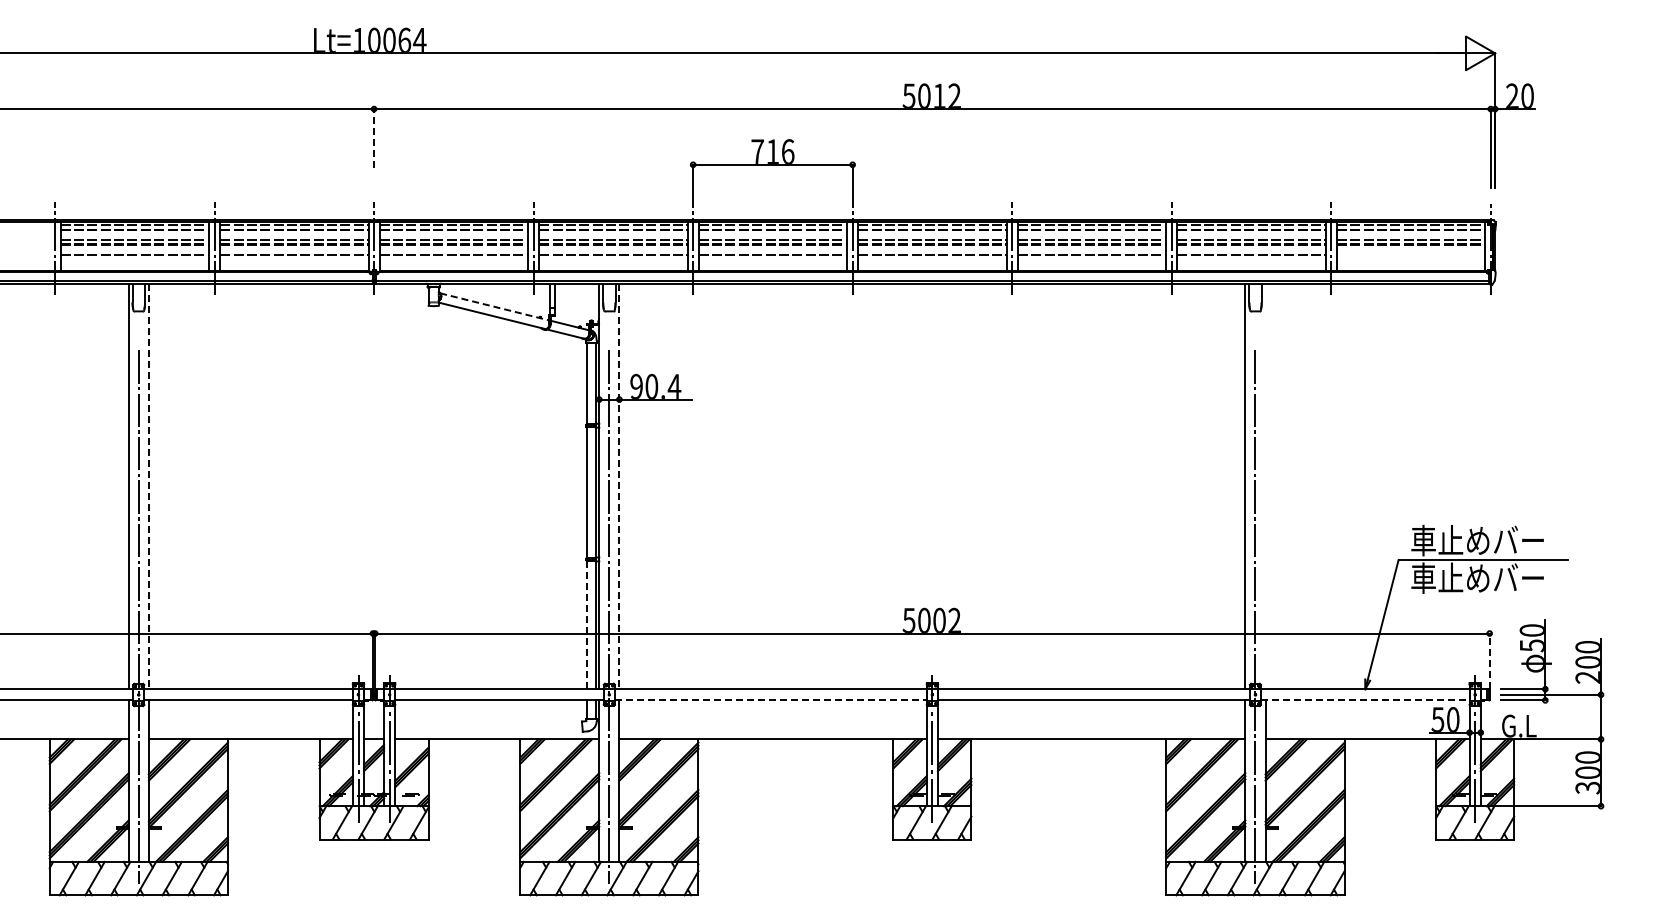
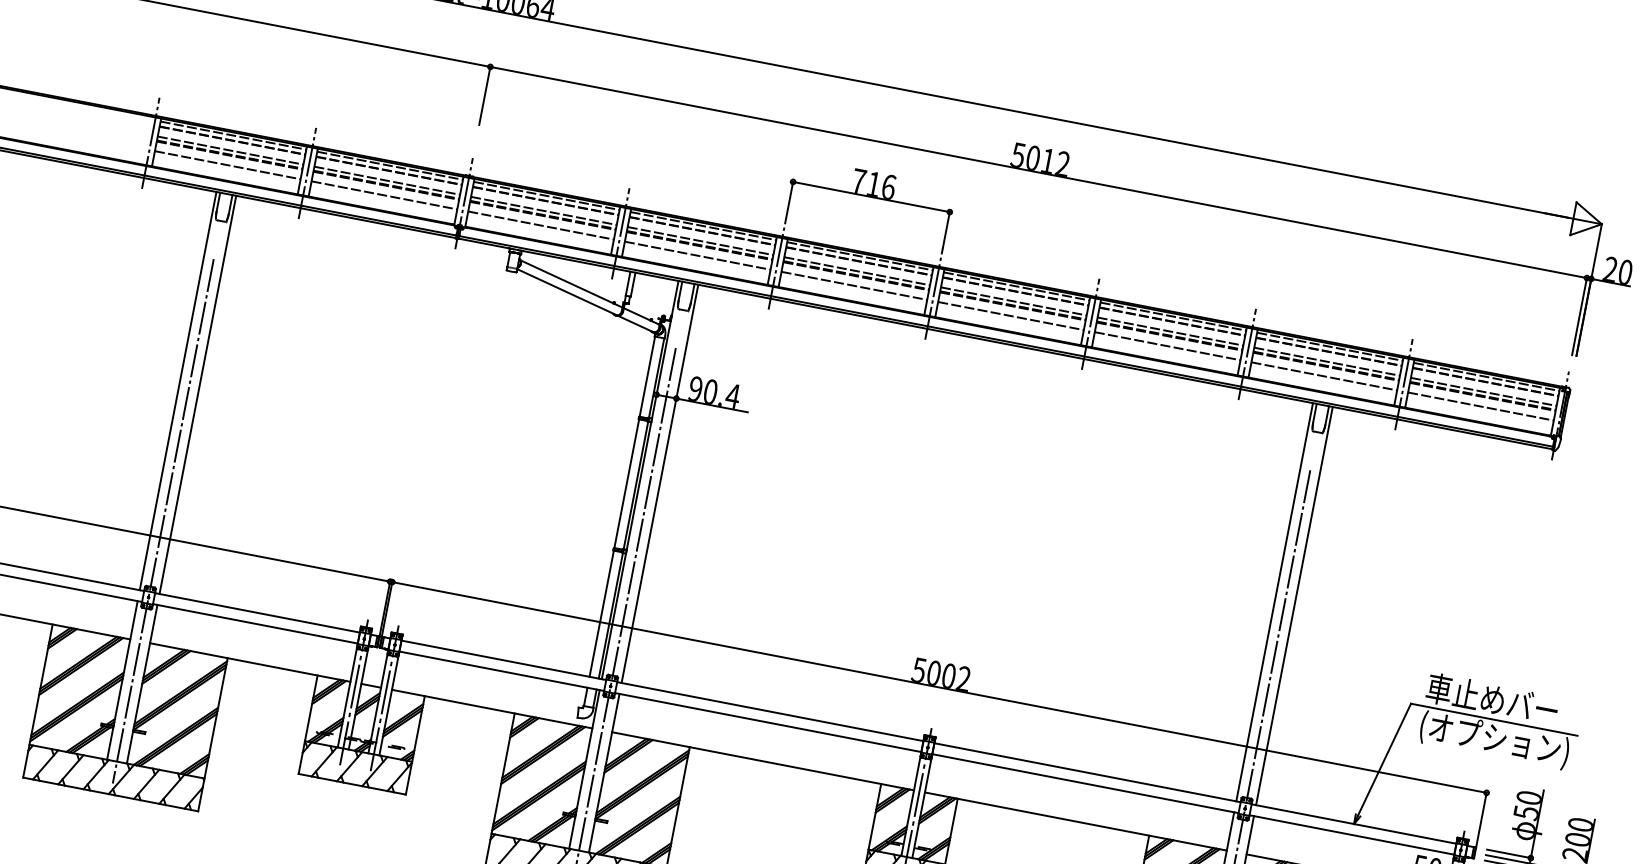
line: (374, 138) -> (485, 95), dashed -> solid
line: (1410, 255) -> (1480, 406), added
line: (495, 306) -> (572, 283), dashed -> solid
line: (148, 486) -> (197, 394), dashed -> solid
line: (619, 486) -> (660, 483), dashed -> solid
line: (1265, 486) -> (1294, 606), added
text: (1486, 579) -> (1493, 739), 車止めバー -> (オプション)
line: (586, 625) -> (601, 614), dashed -> solid
line: (1489, 660) -> (1481, 819), dashed -> solid
line: (770, 700) -> (767, 722), dashed -> solid
line: (1365, 700) -> (1352, 835), dashed -> solid

